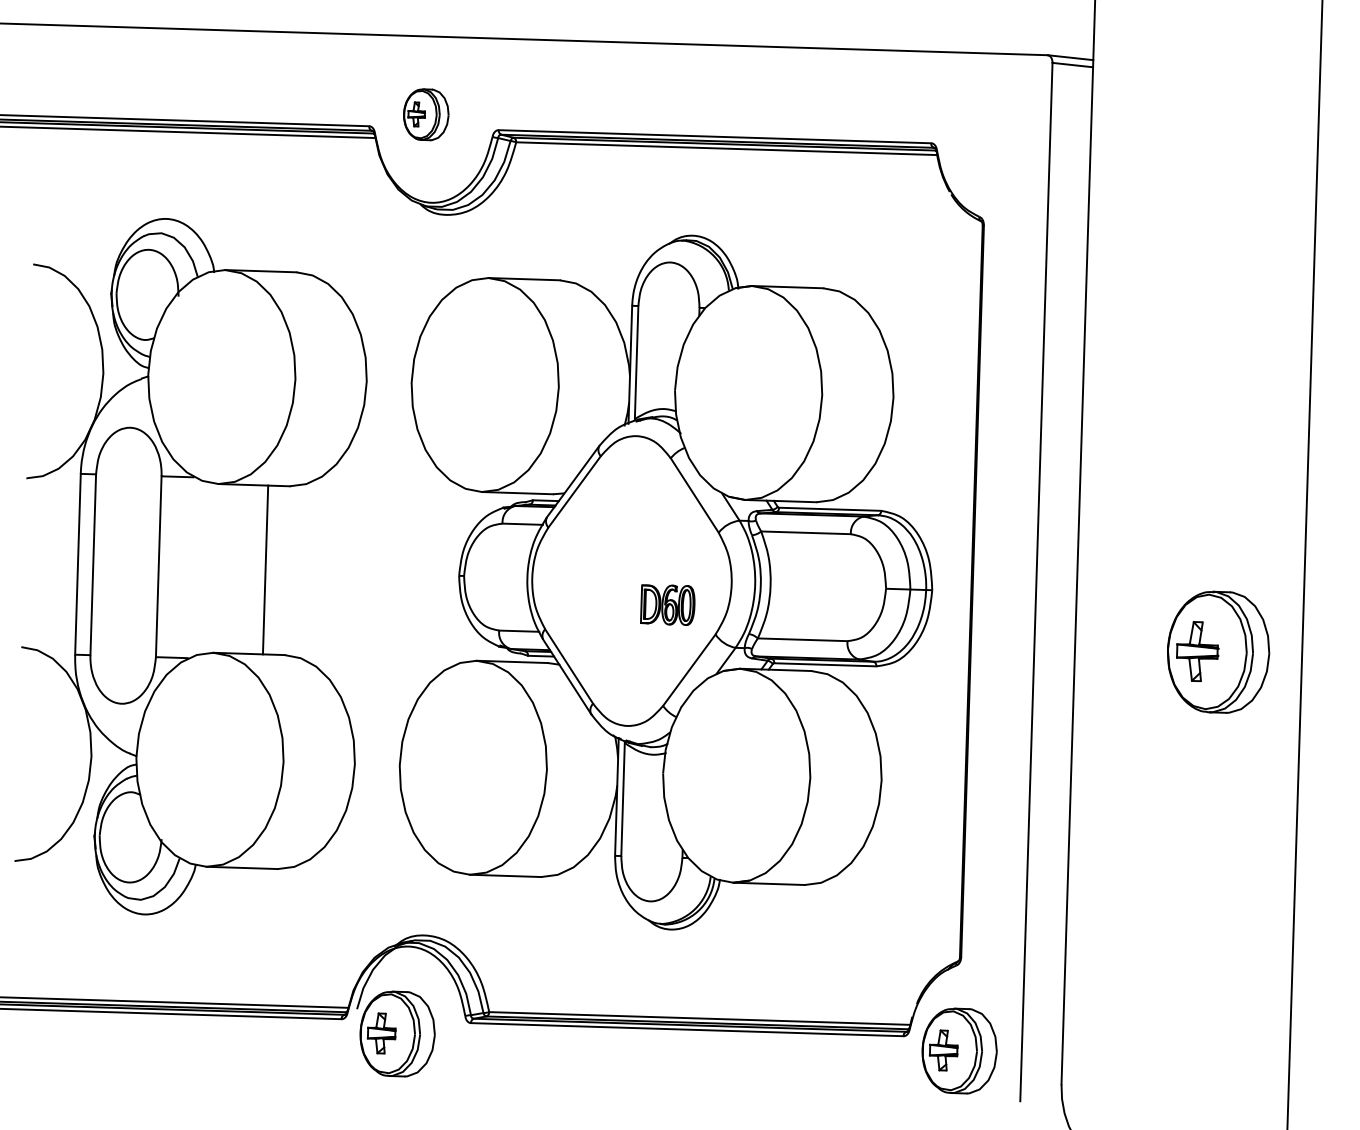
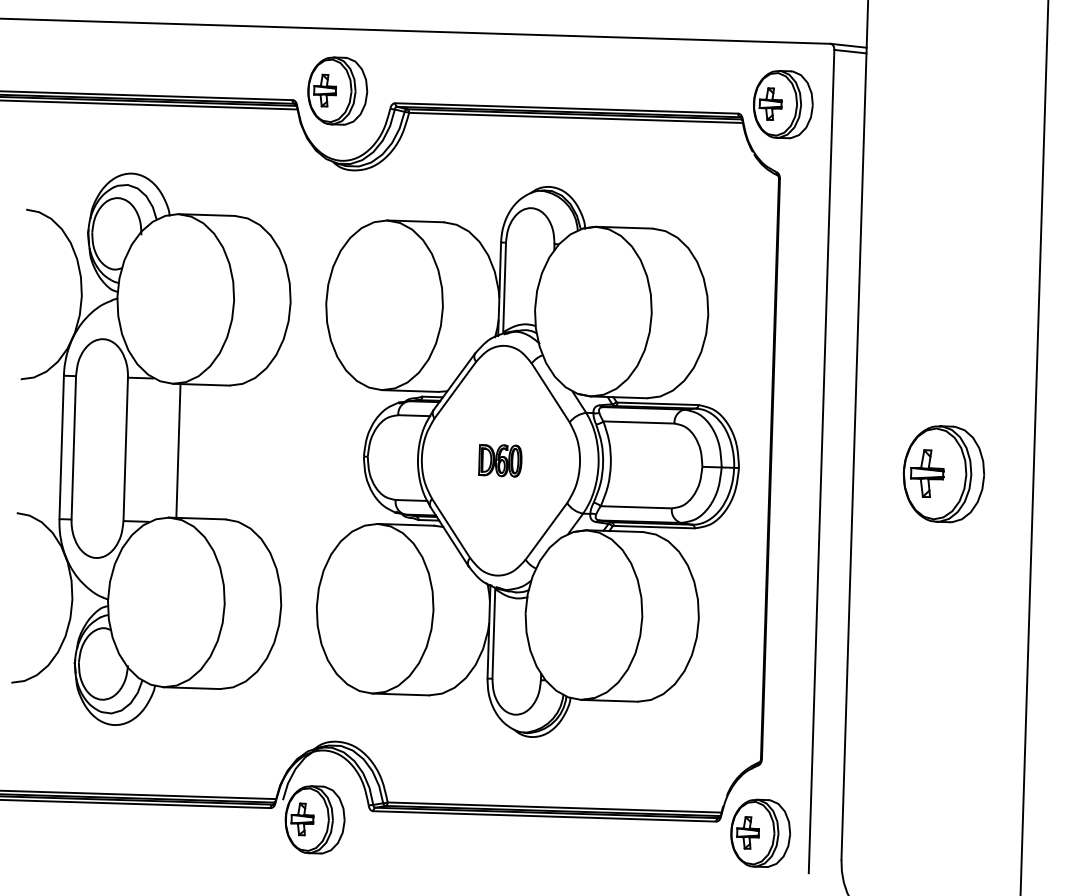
part: (425, 114) -> (337, 90), size x1.67
part: (988, 131) -> (783, 104), added
line: (265, 569) -> (178, 450), moved
part: (668, 604) -> (500, 460), moved
part: (1217, 652) -> (943, 474), moved

